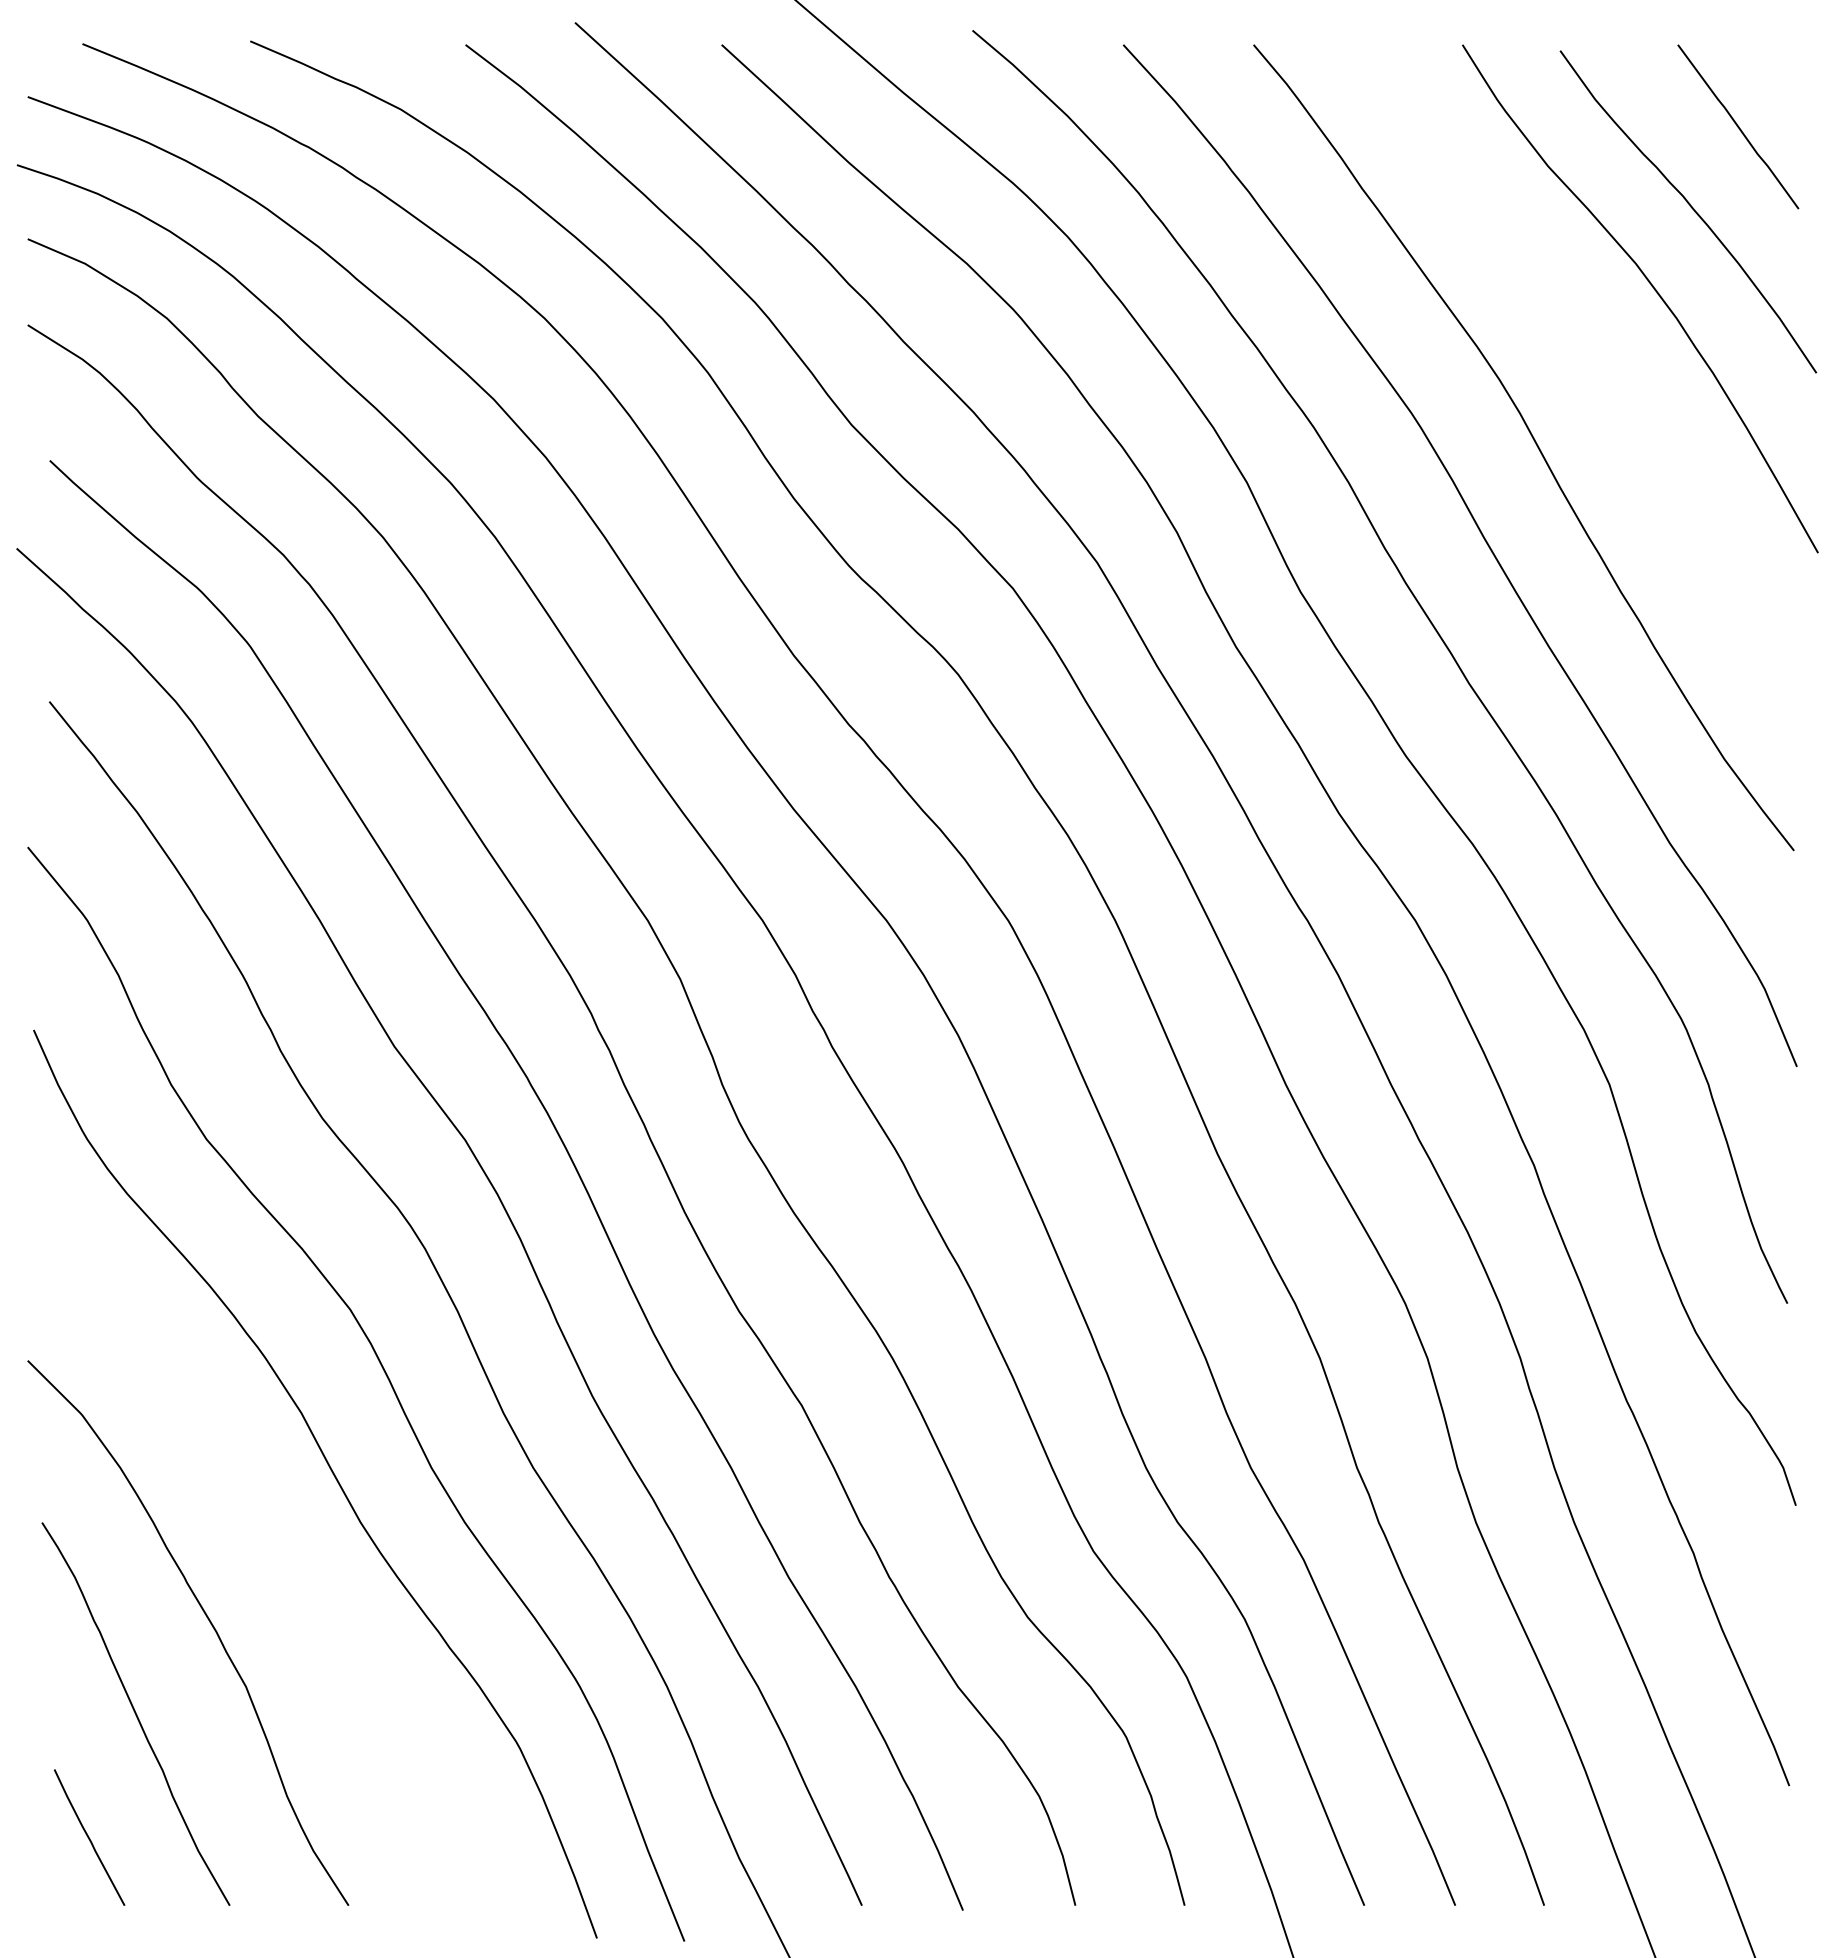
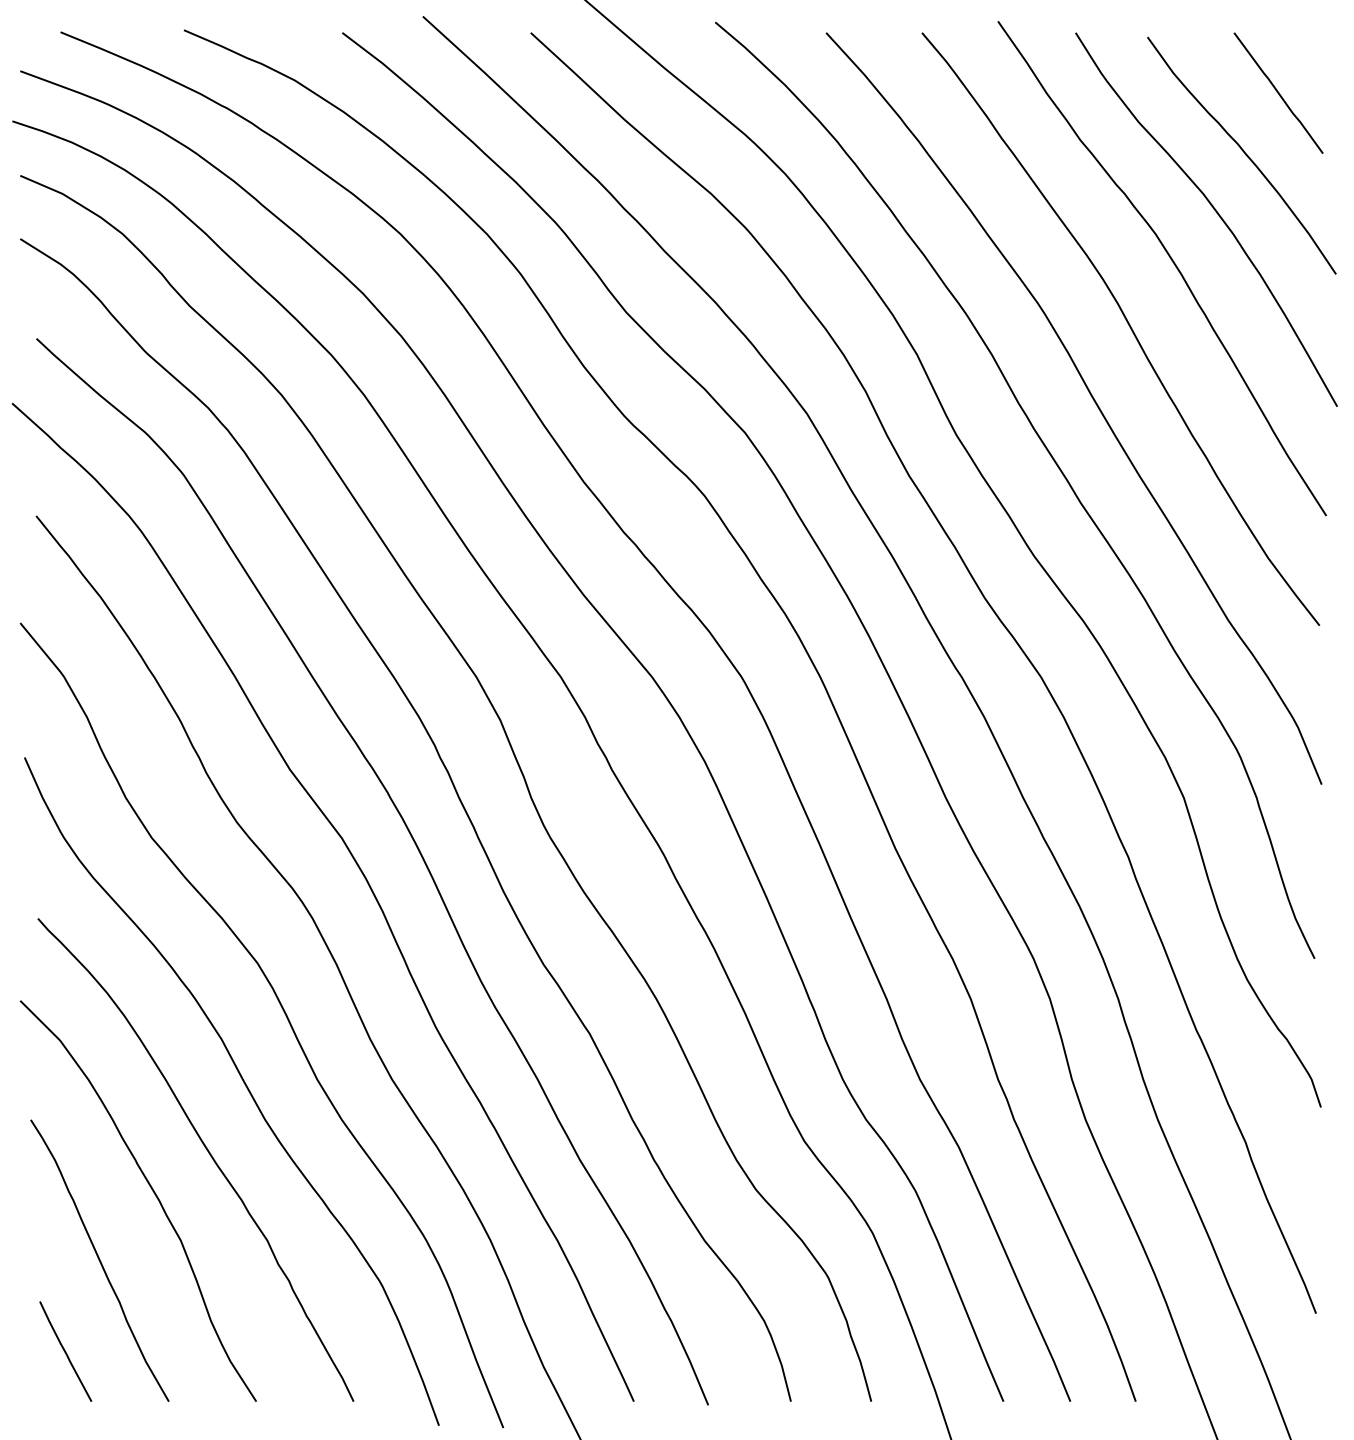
curve: (1593, 355) -> (1172, 261), added
curve: (281, 1564) -> (206, 1150), added

